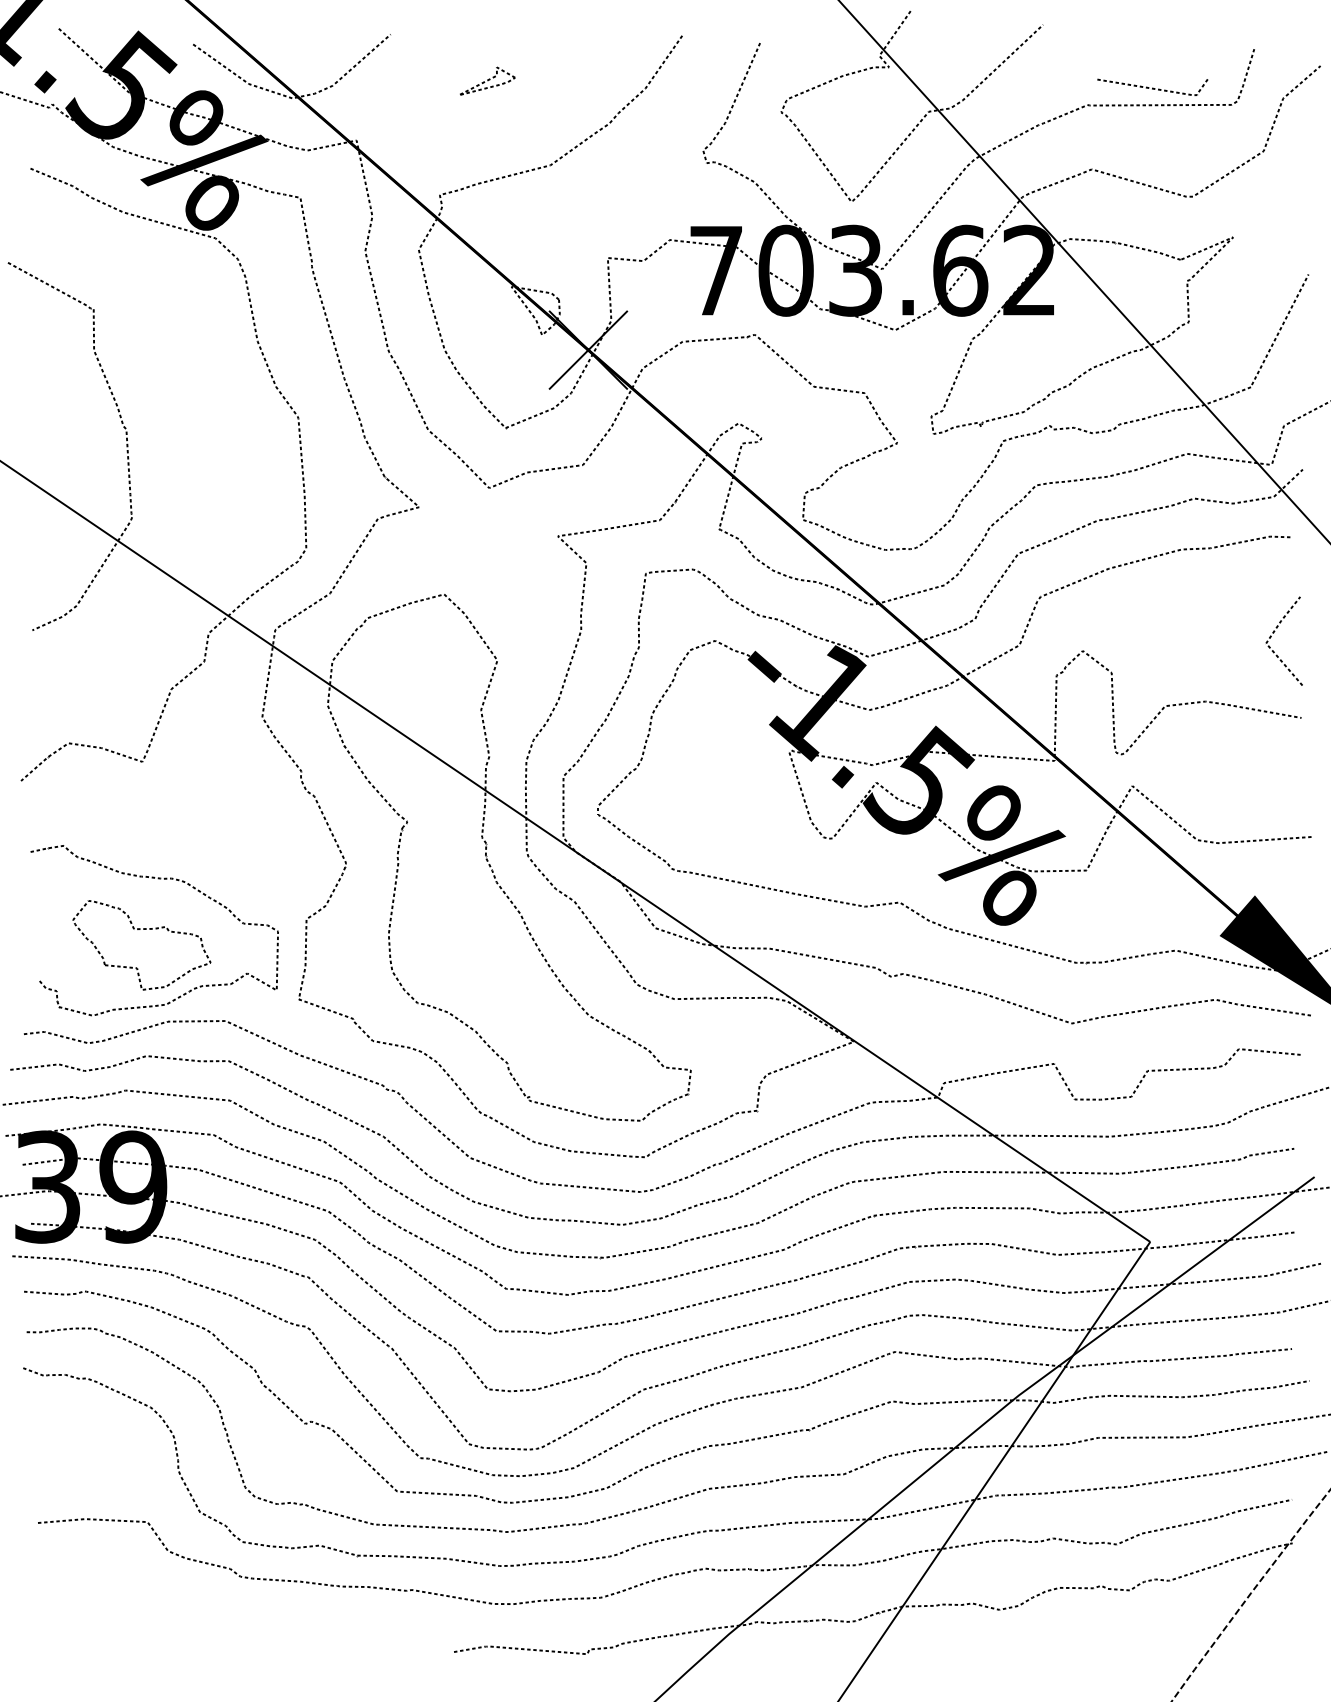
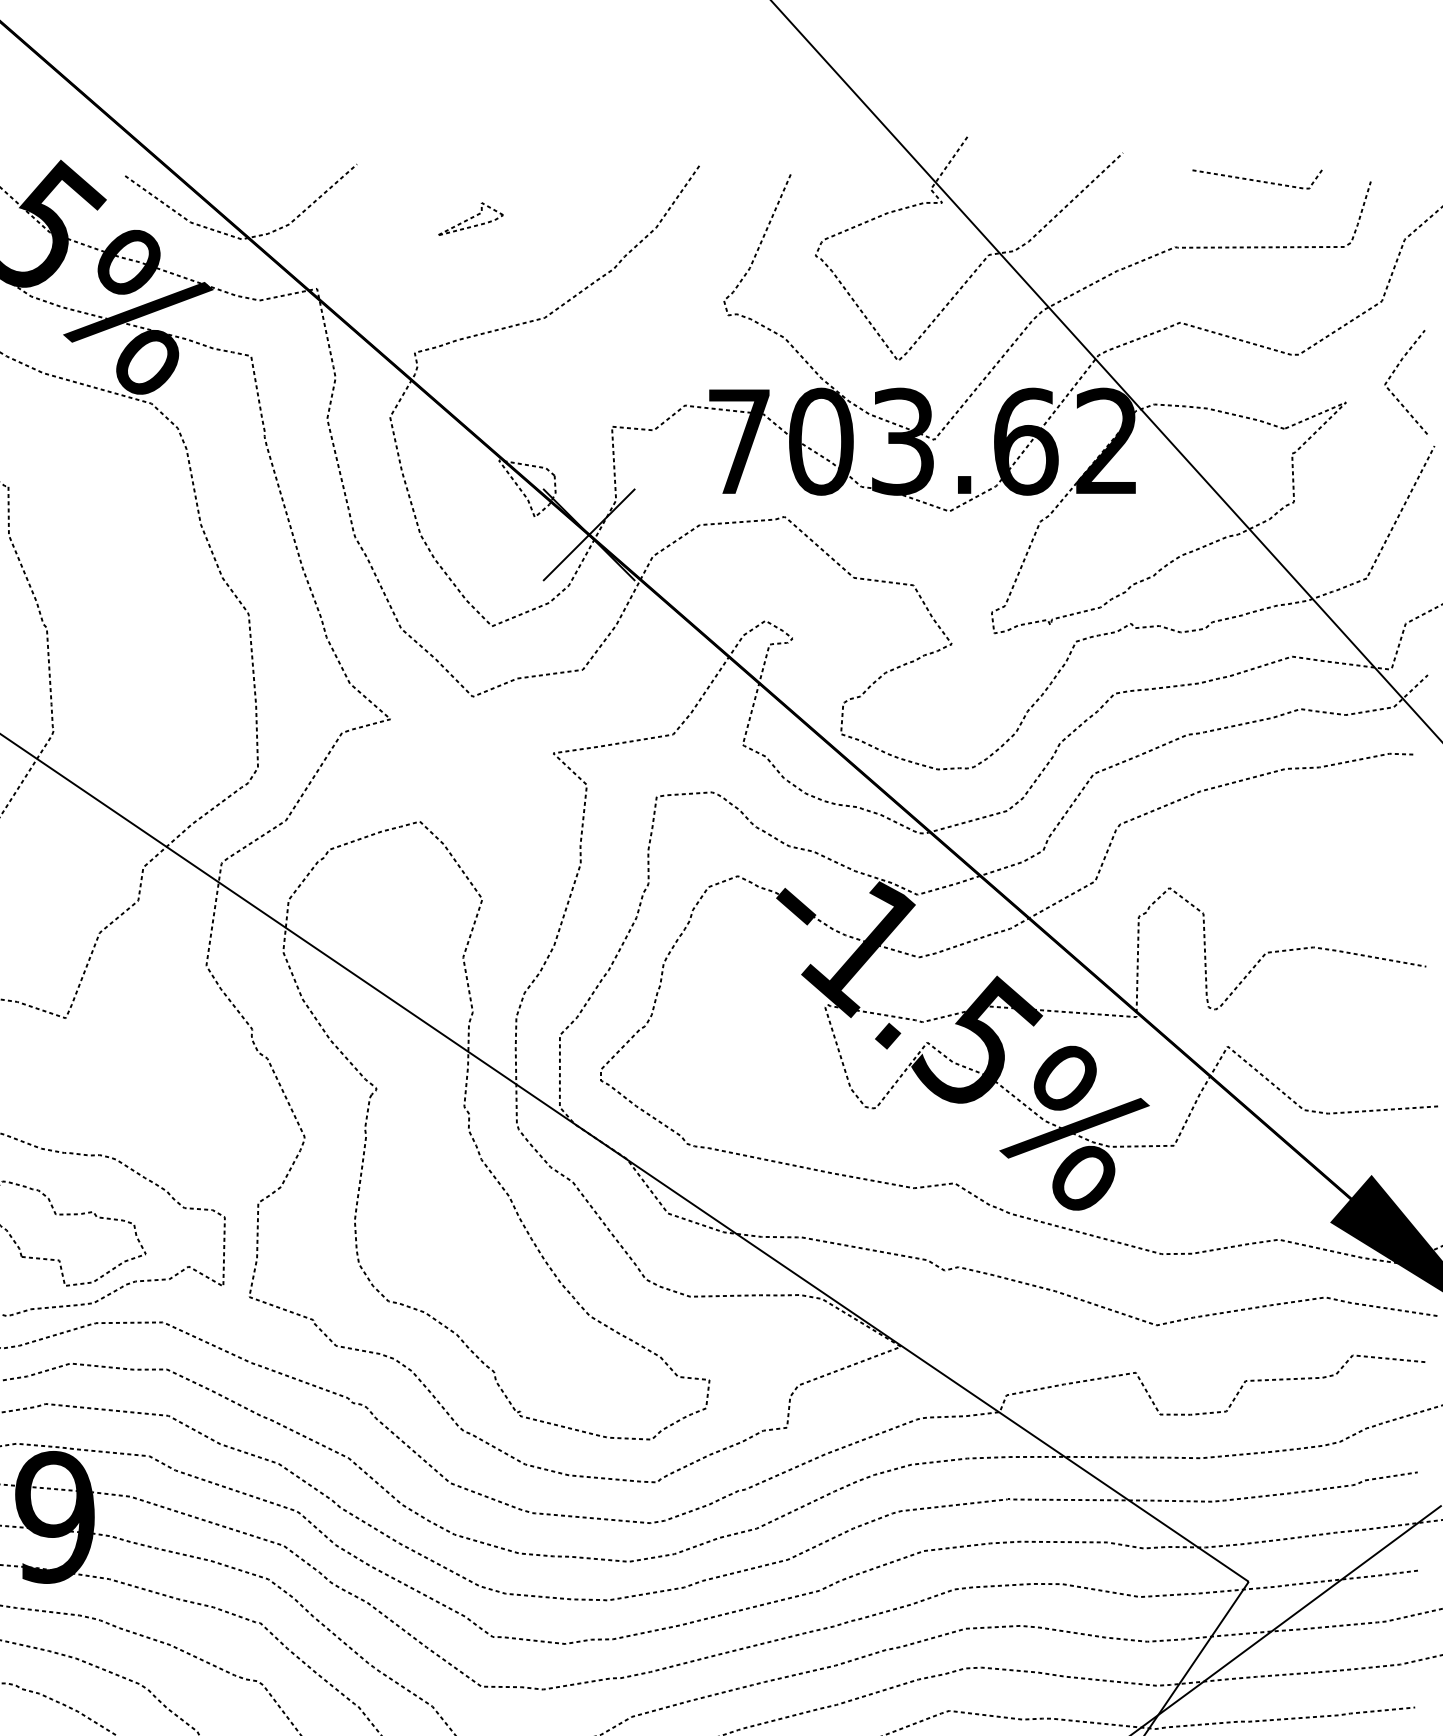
line: (1152, 87) -> (1257, 179), moved
line: (1275, 631) -> (1395, 370), moved

